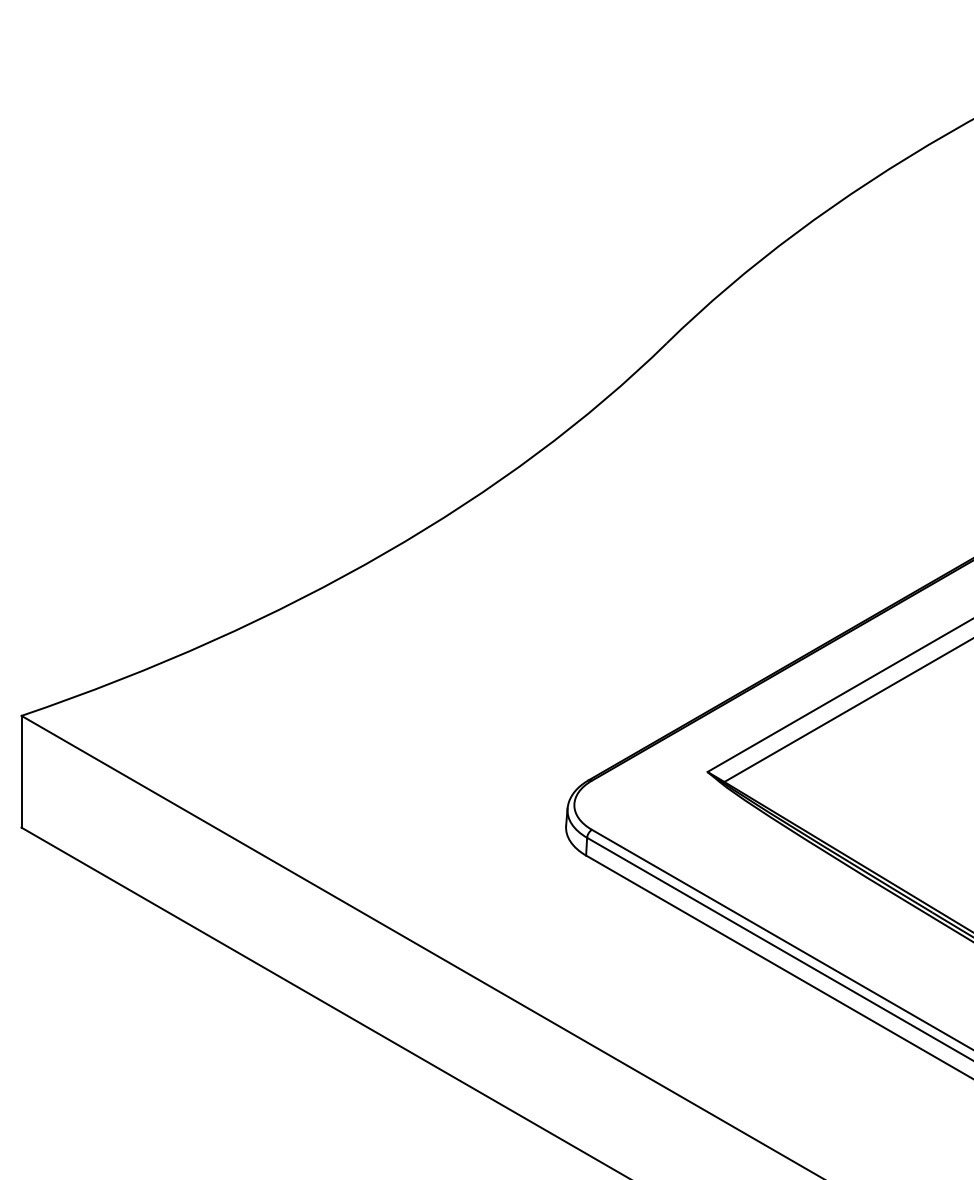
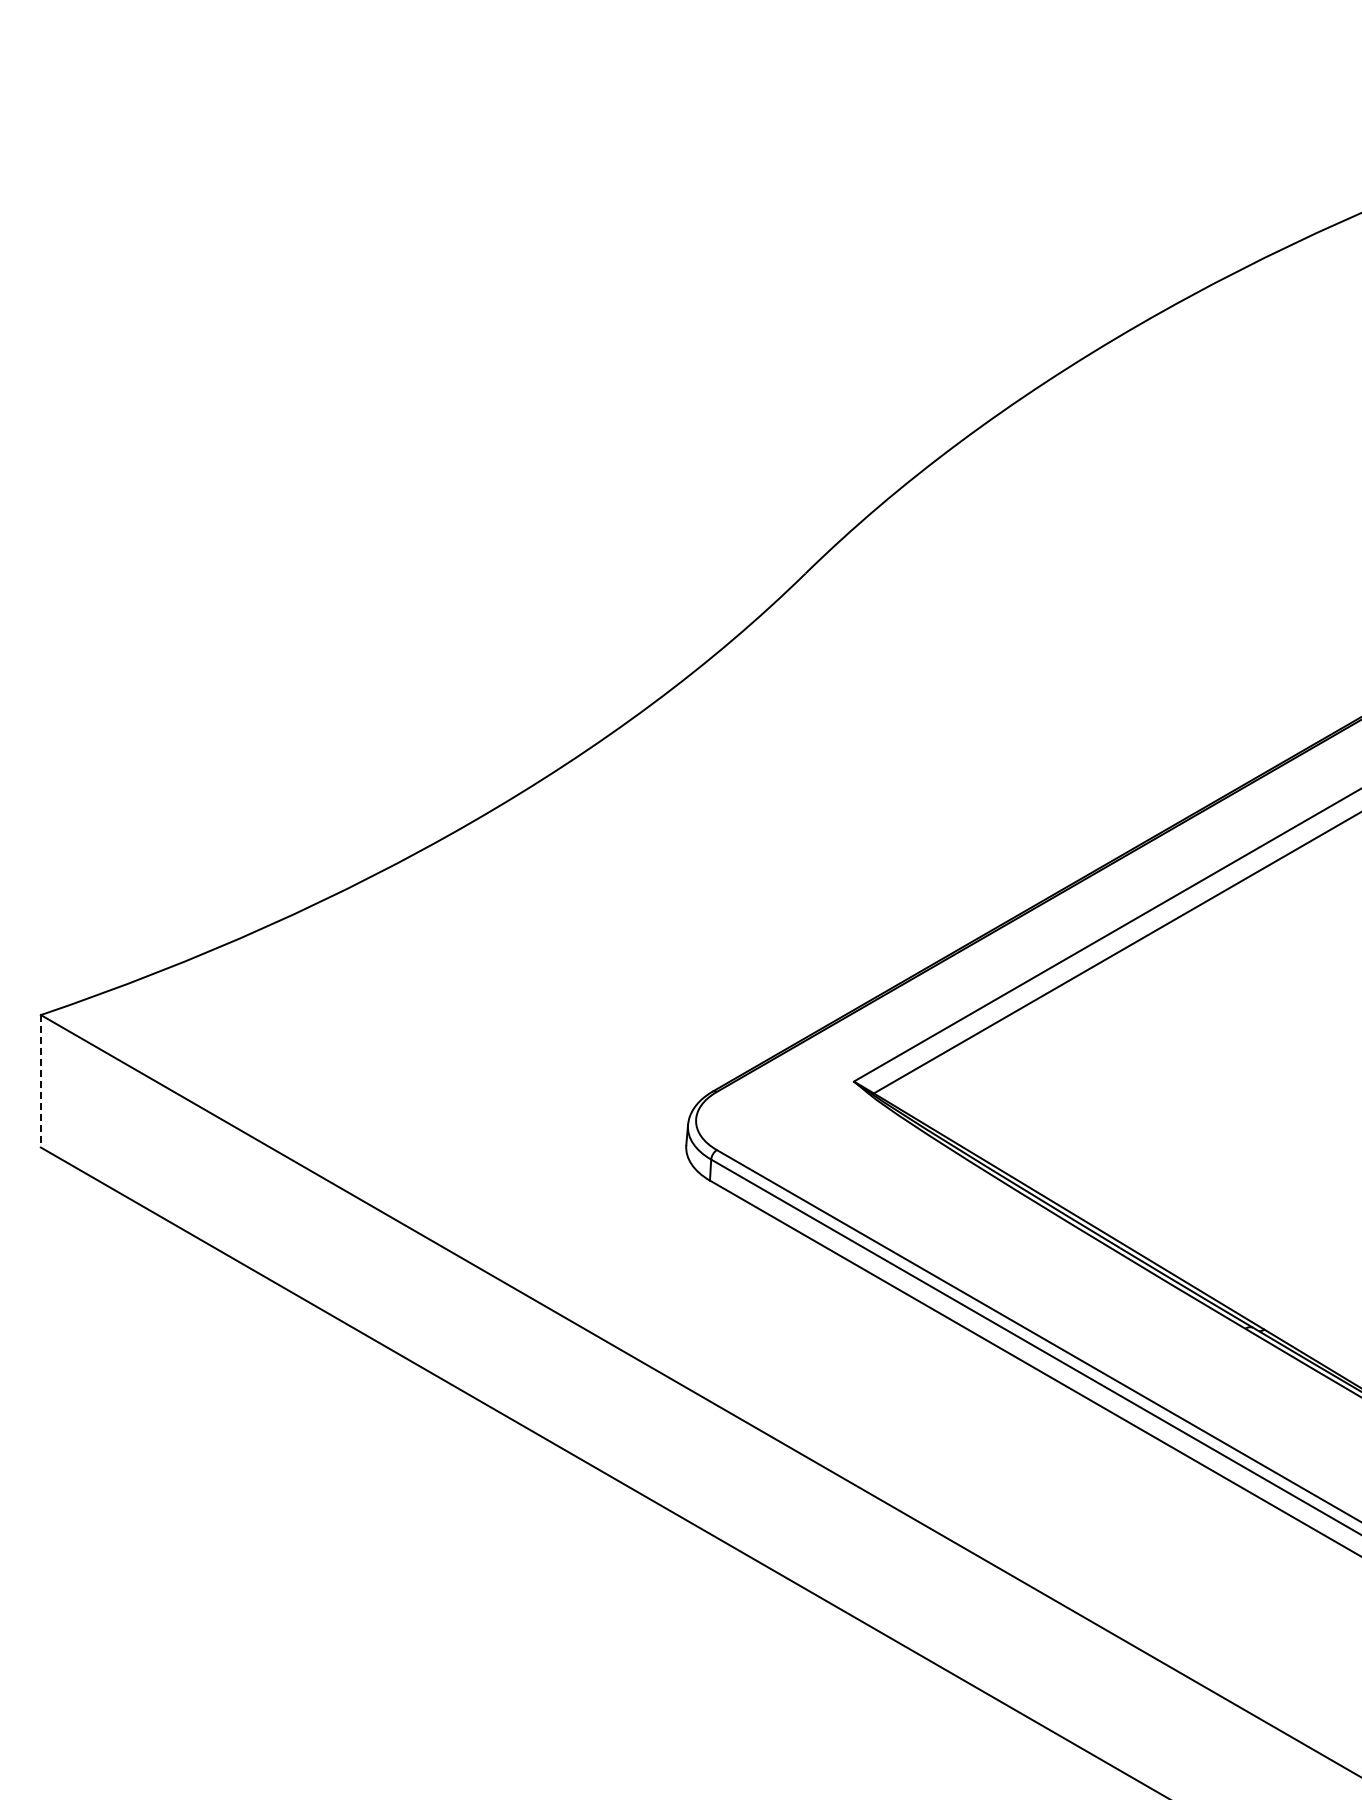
line: (21, 771) -> (40, 1081), solid -> dashed

